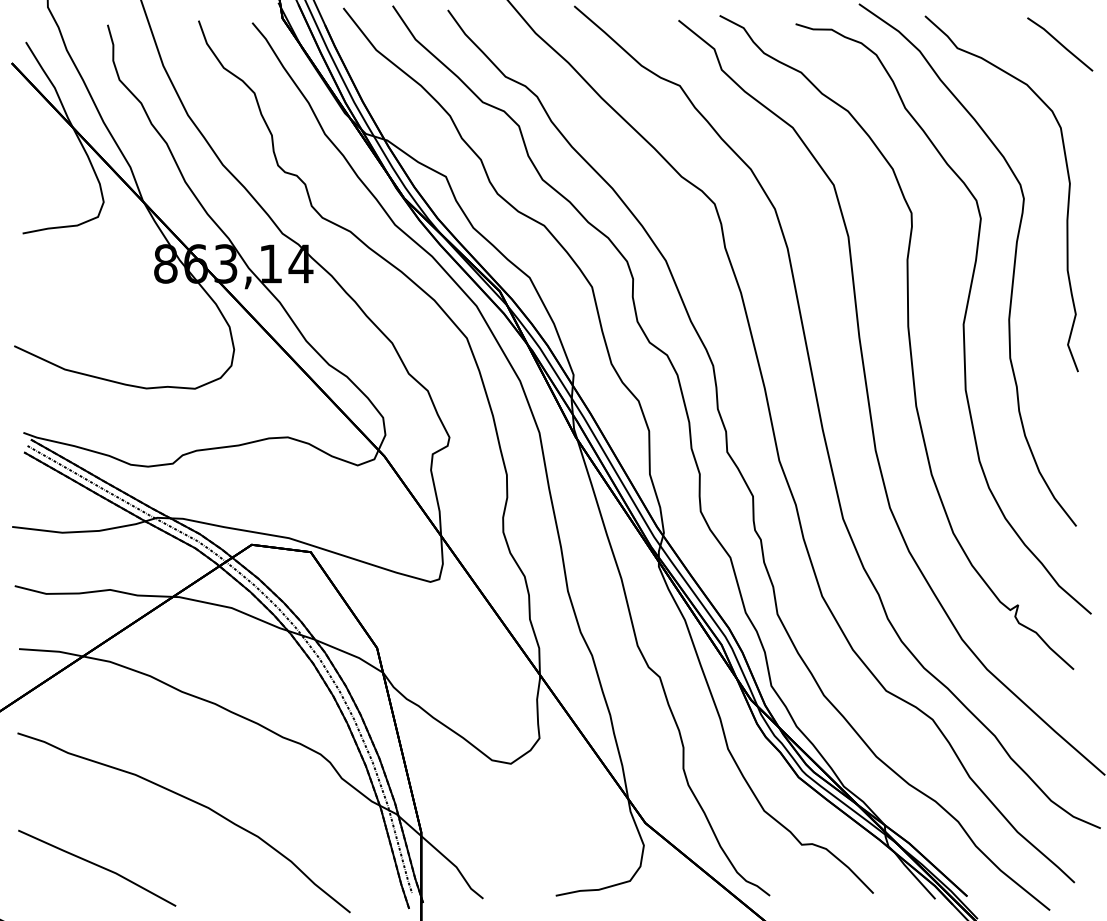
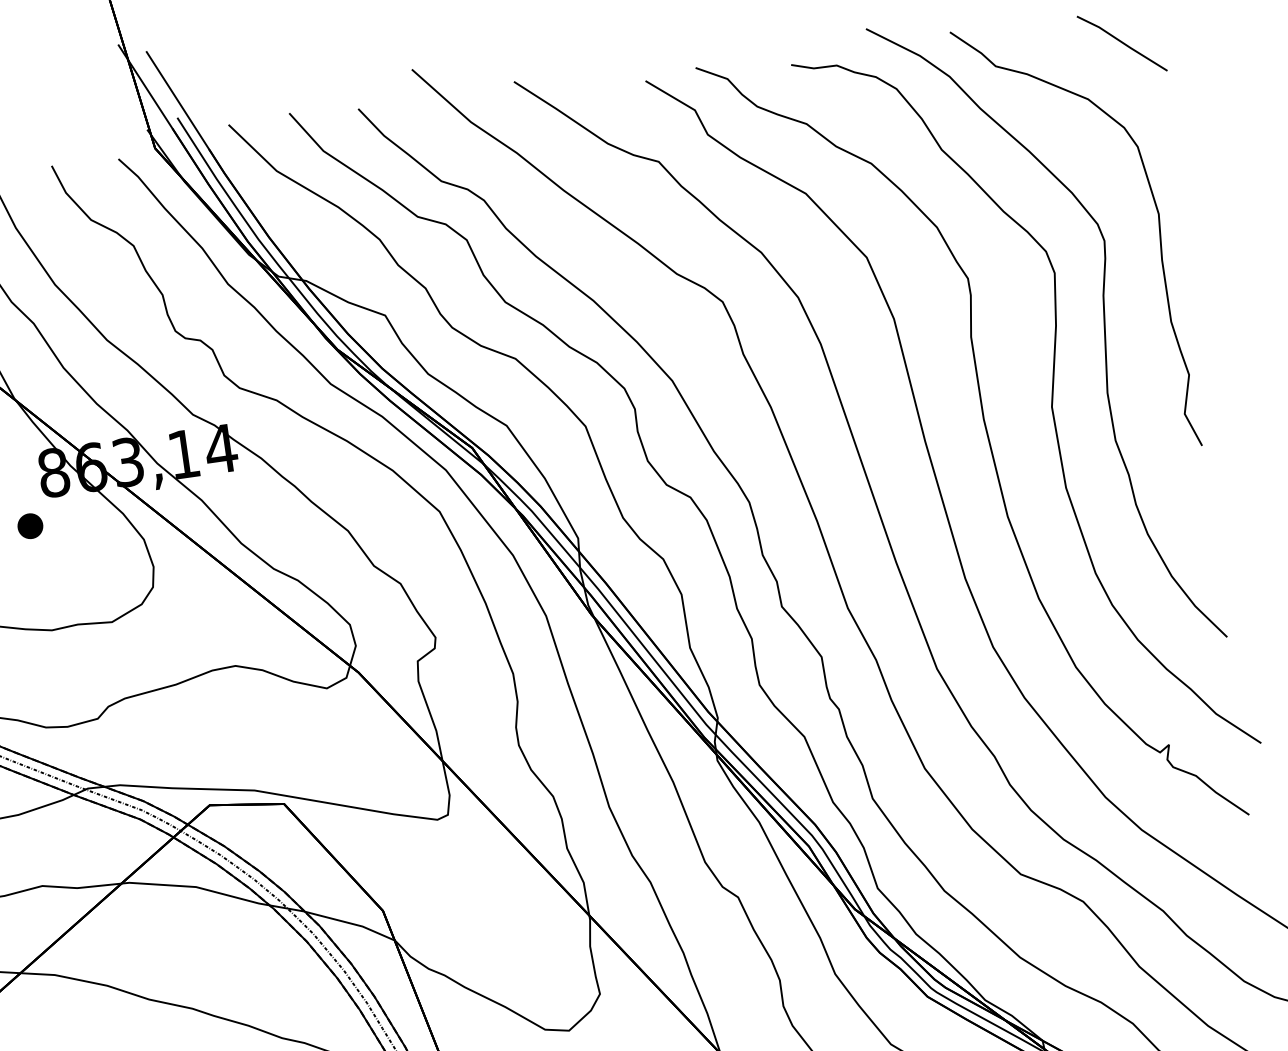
part: (141, 303) -> (30, 526), added

